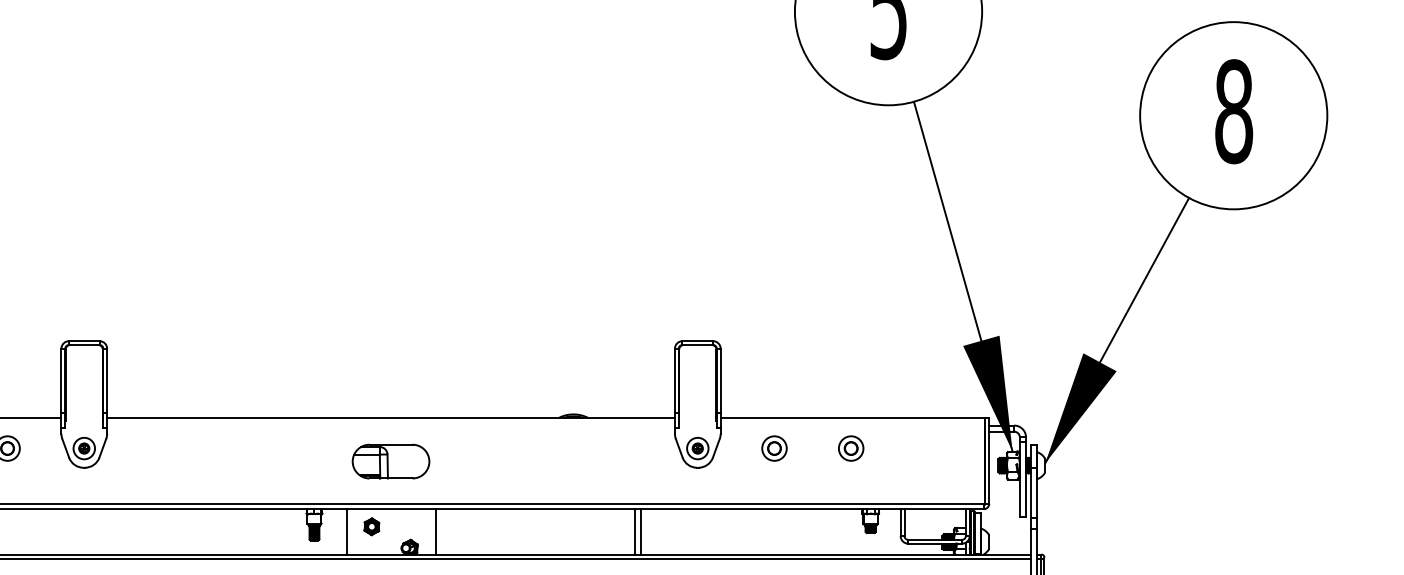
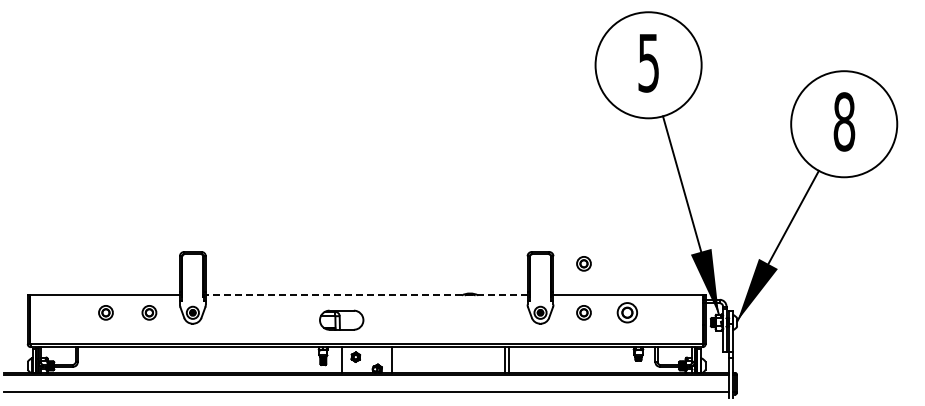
part: (773, 361) -> (583, 263), added
line: (390, 417) -> (366, 295), solid -> dashed
part: (851, 447) -> (627, 312), size x1.4
part: (390, 460) -> (341, 319), moved

